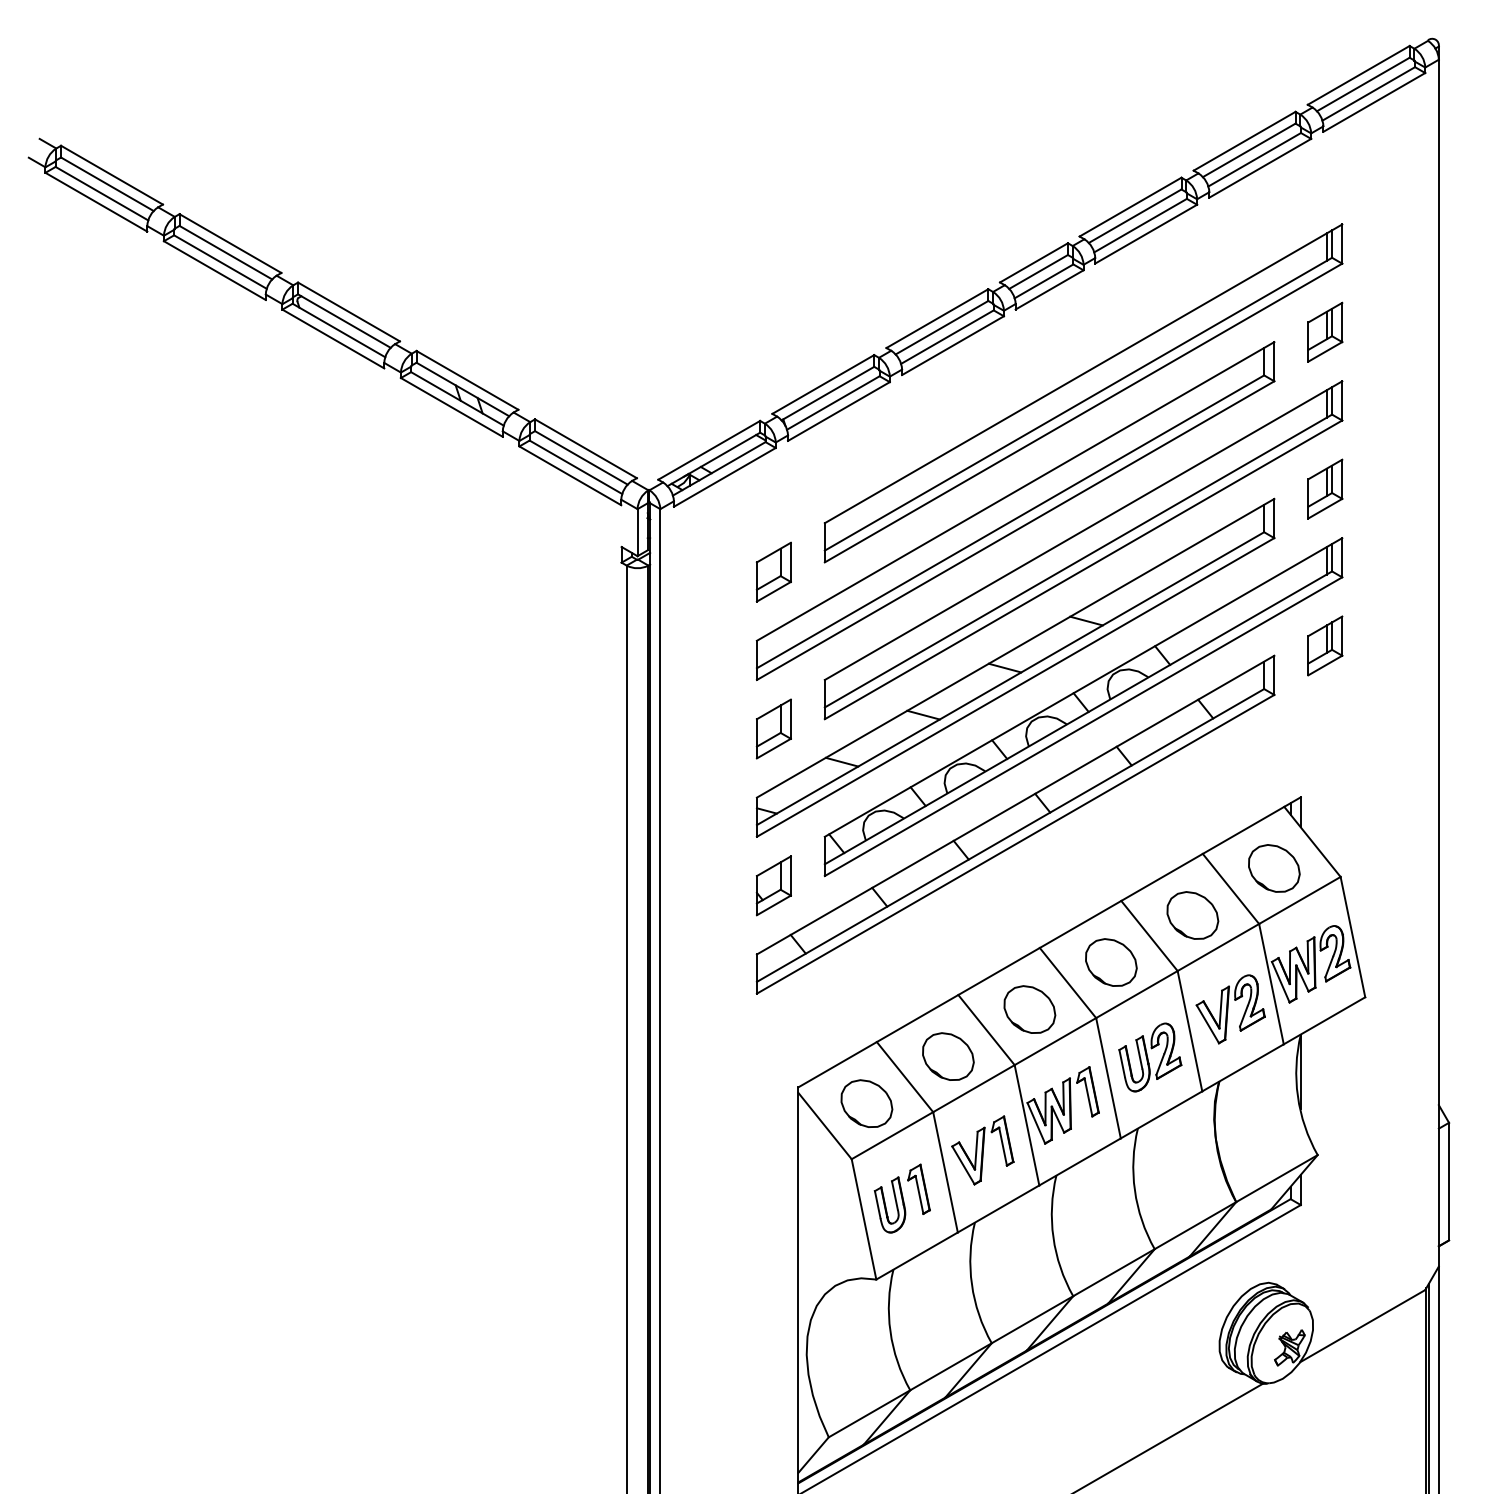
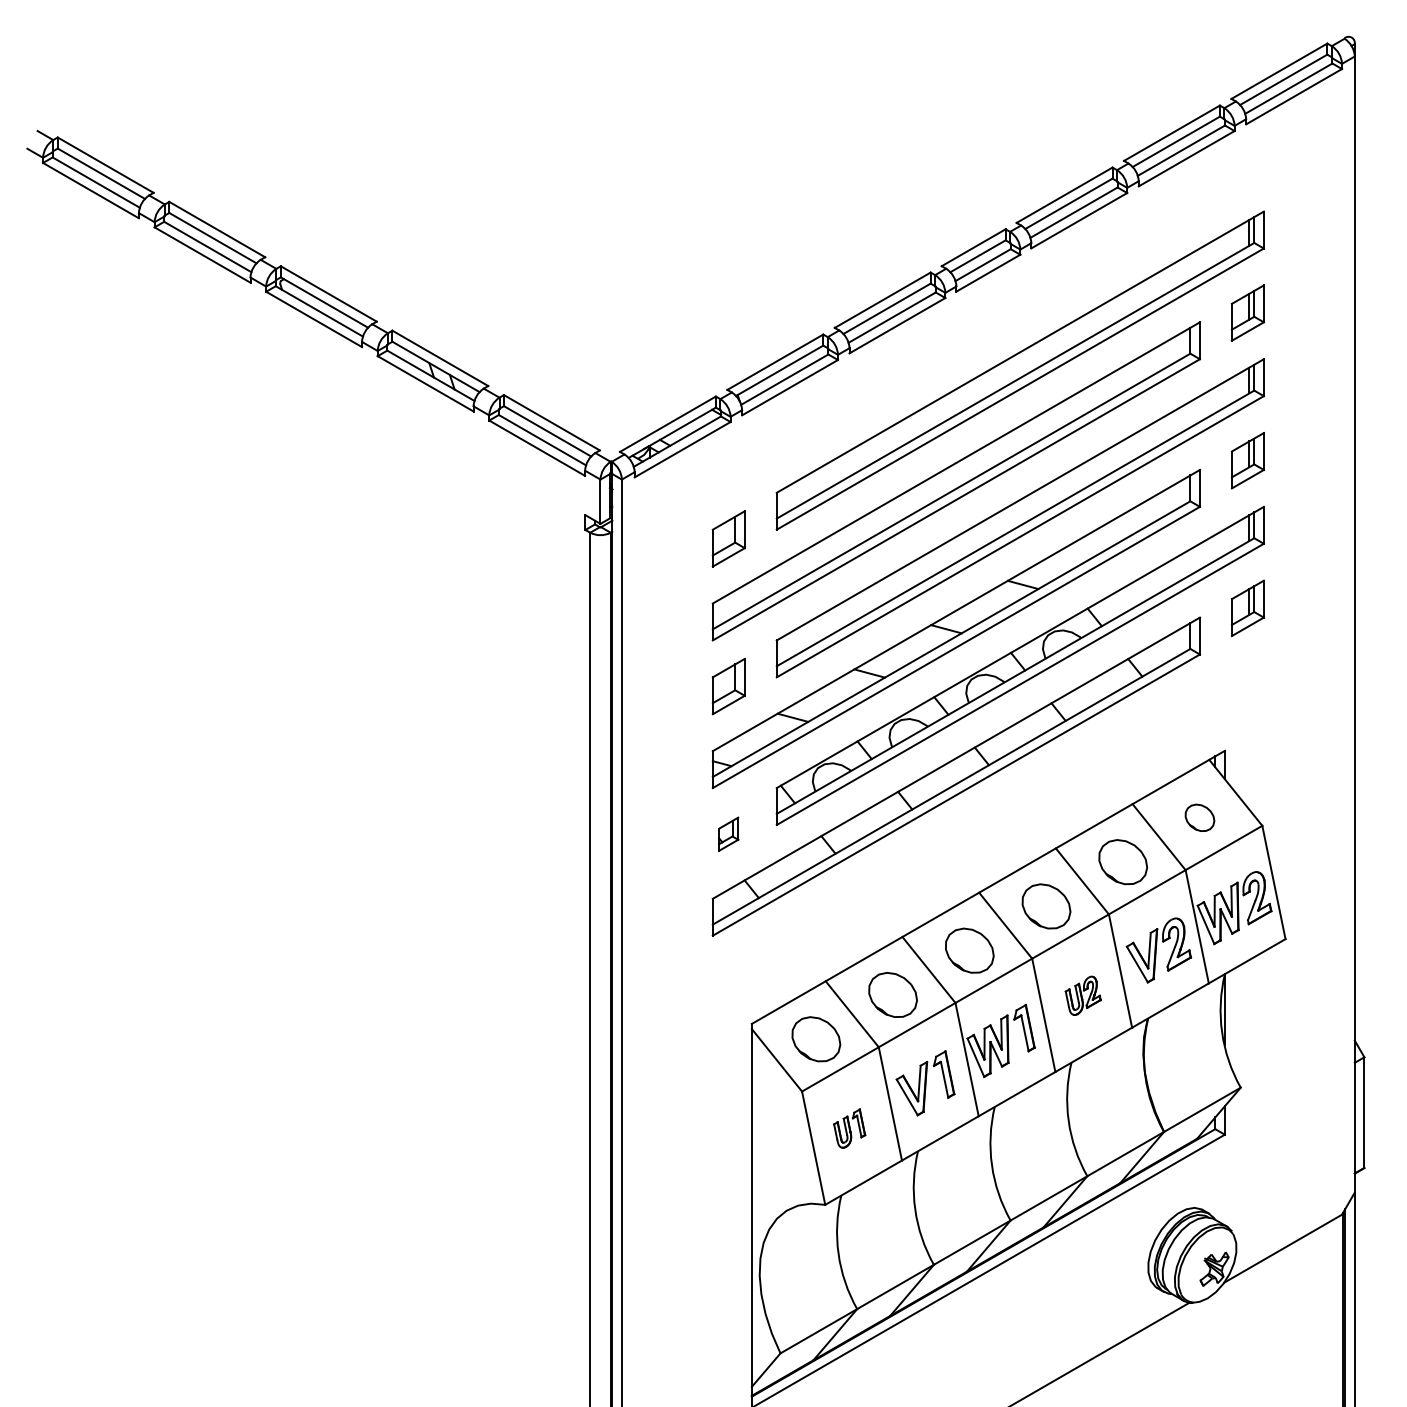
part: (1274, 868) -> (1200, 817), size x0.6
part: (773, 885) -> (728, 833), size x0.6
part: (1150, 1057) -> (1083, 995), size x0.6
part: (901, 1198) -> (848, 1128), size x0.6

